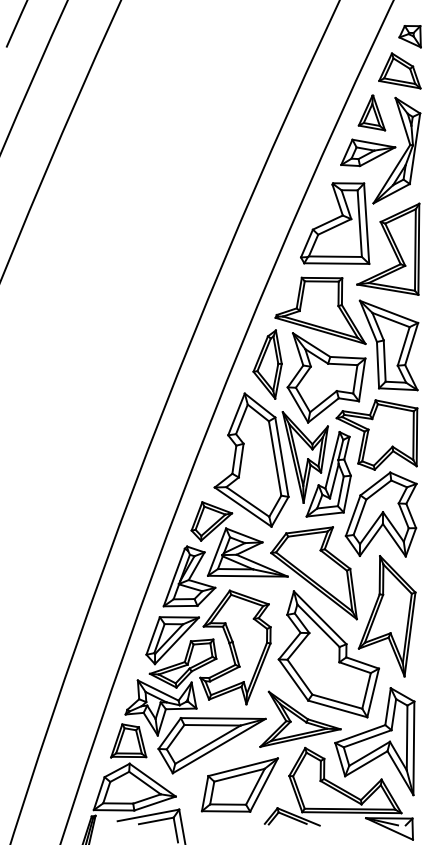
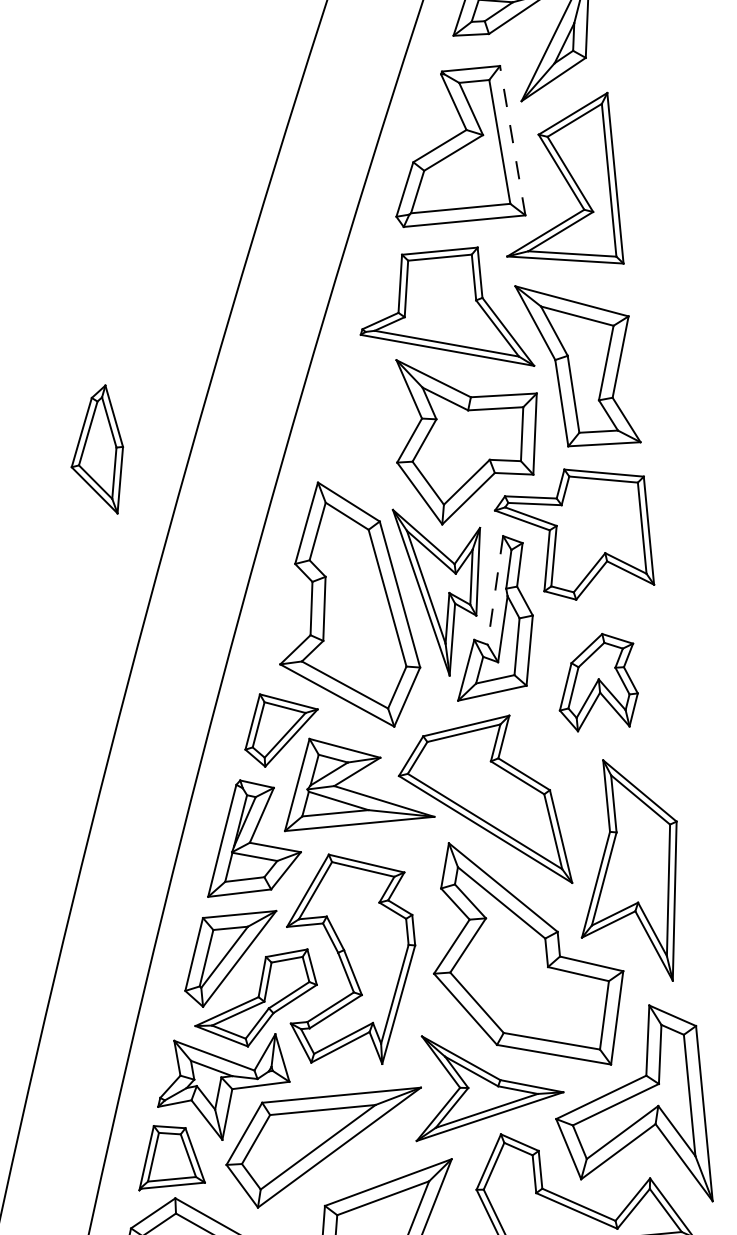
line: (366, 223) -> (512, 140), solid -> dashed
part: (267, 364) -> (96, 450), moved
line: (332, 460) -> (495, 590), solid -> dashed
part: (380, 514) -> (595, 682), size x0.6

